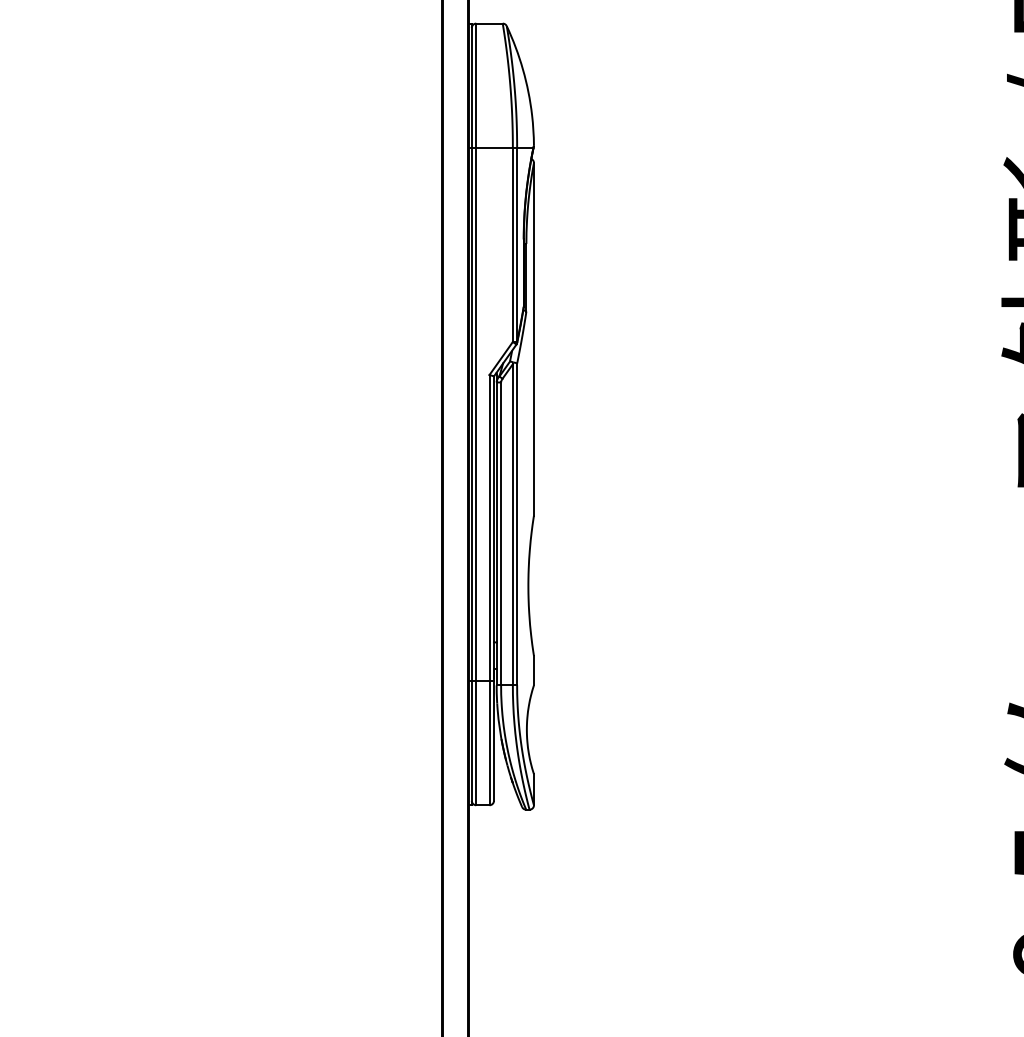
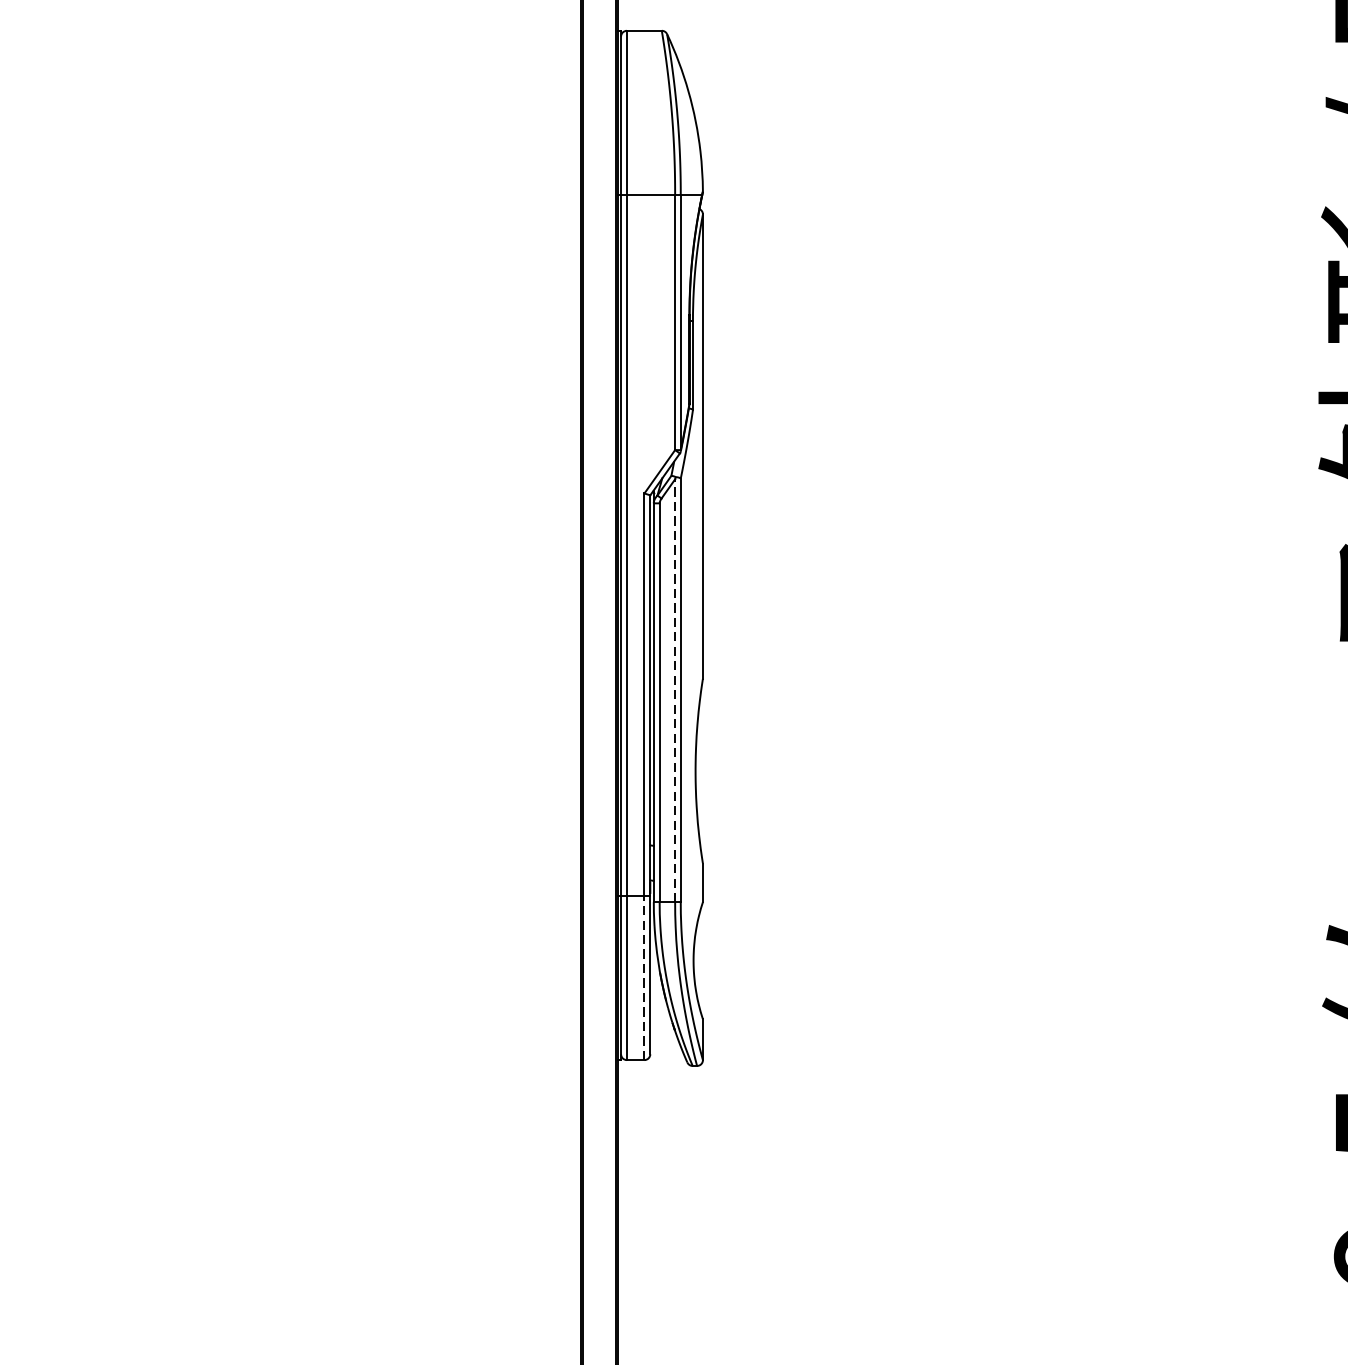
line: (512, 524) -> (674, 690), solid -> dashed
line: (489, 742) -> (644, 977), solid -> dashed

